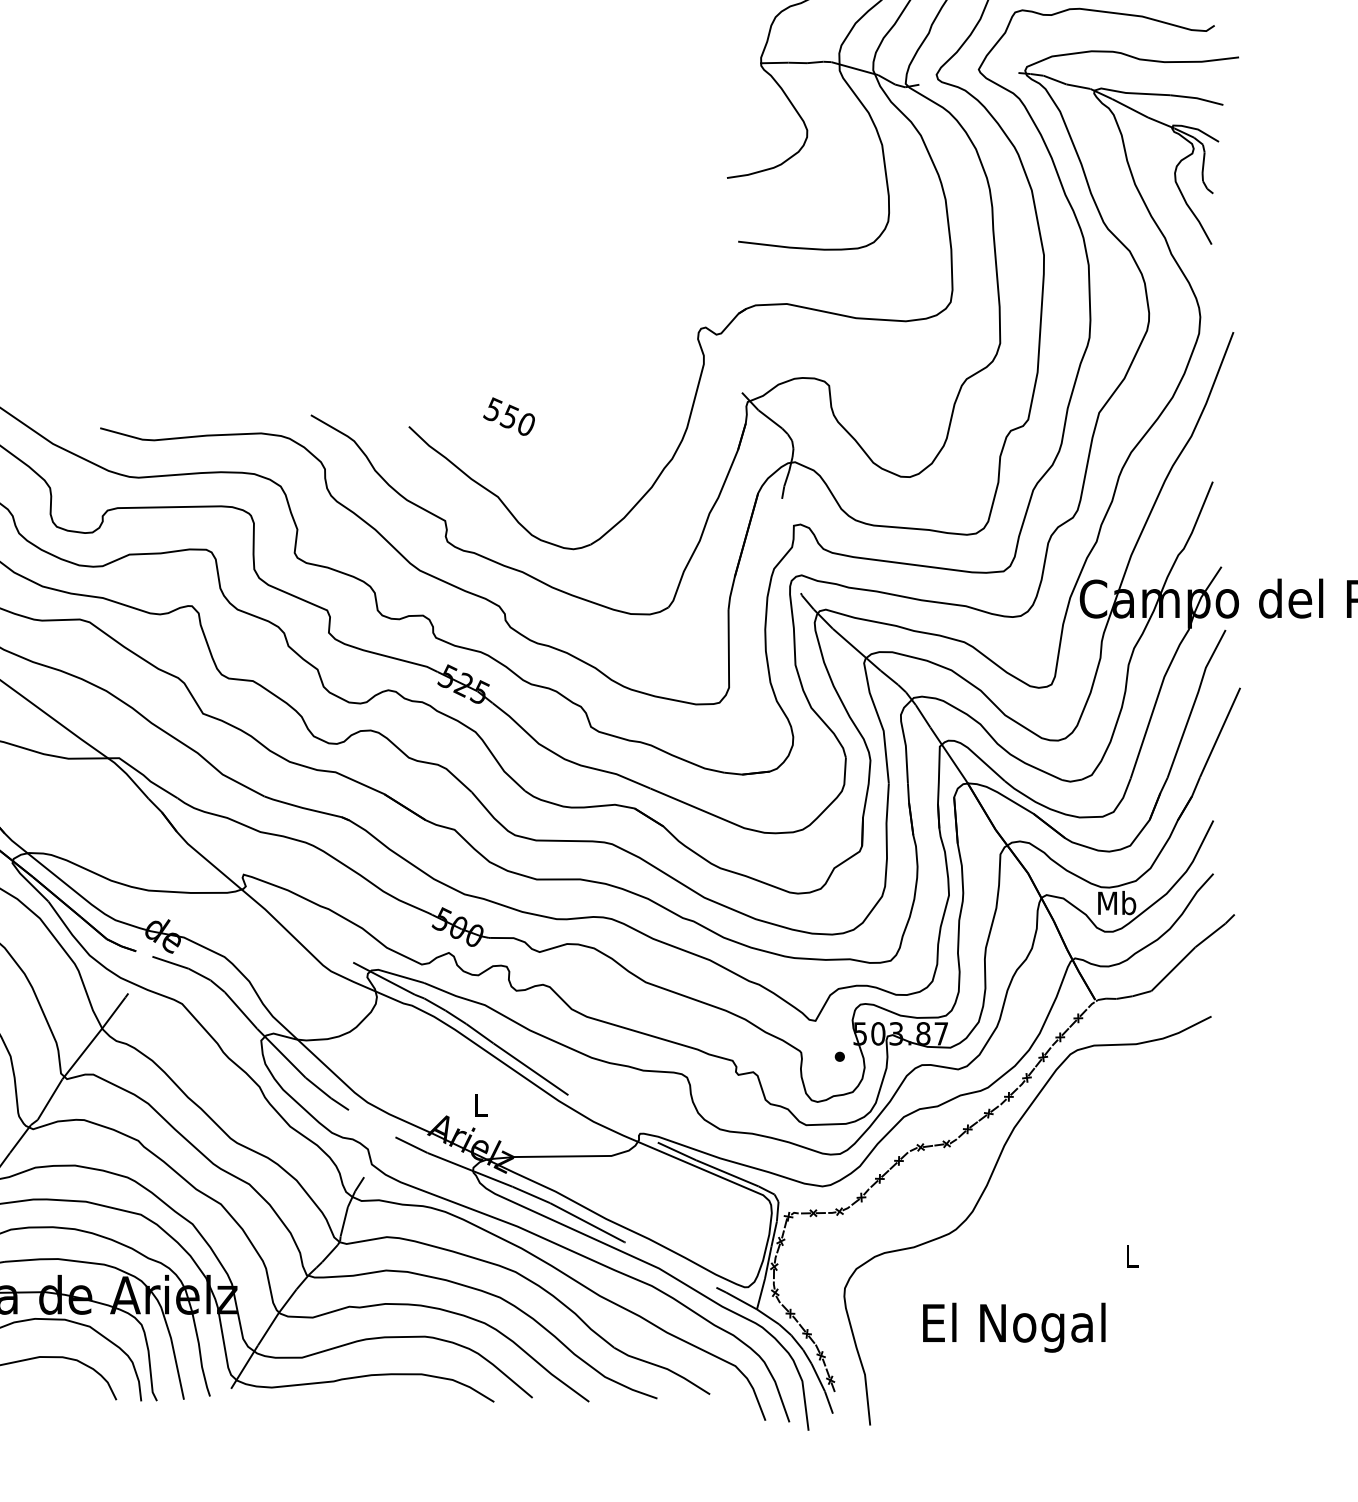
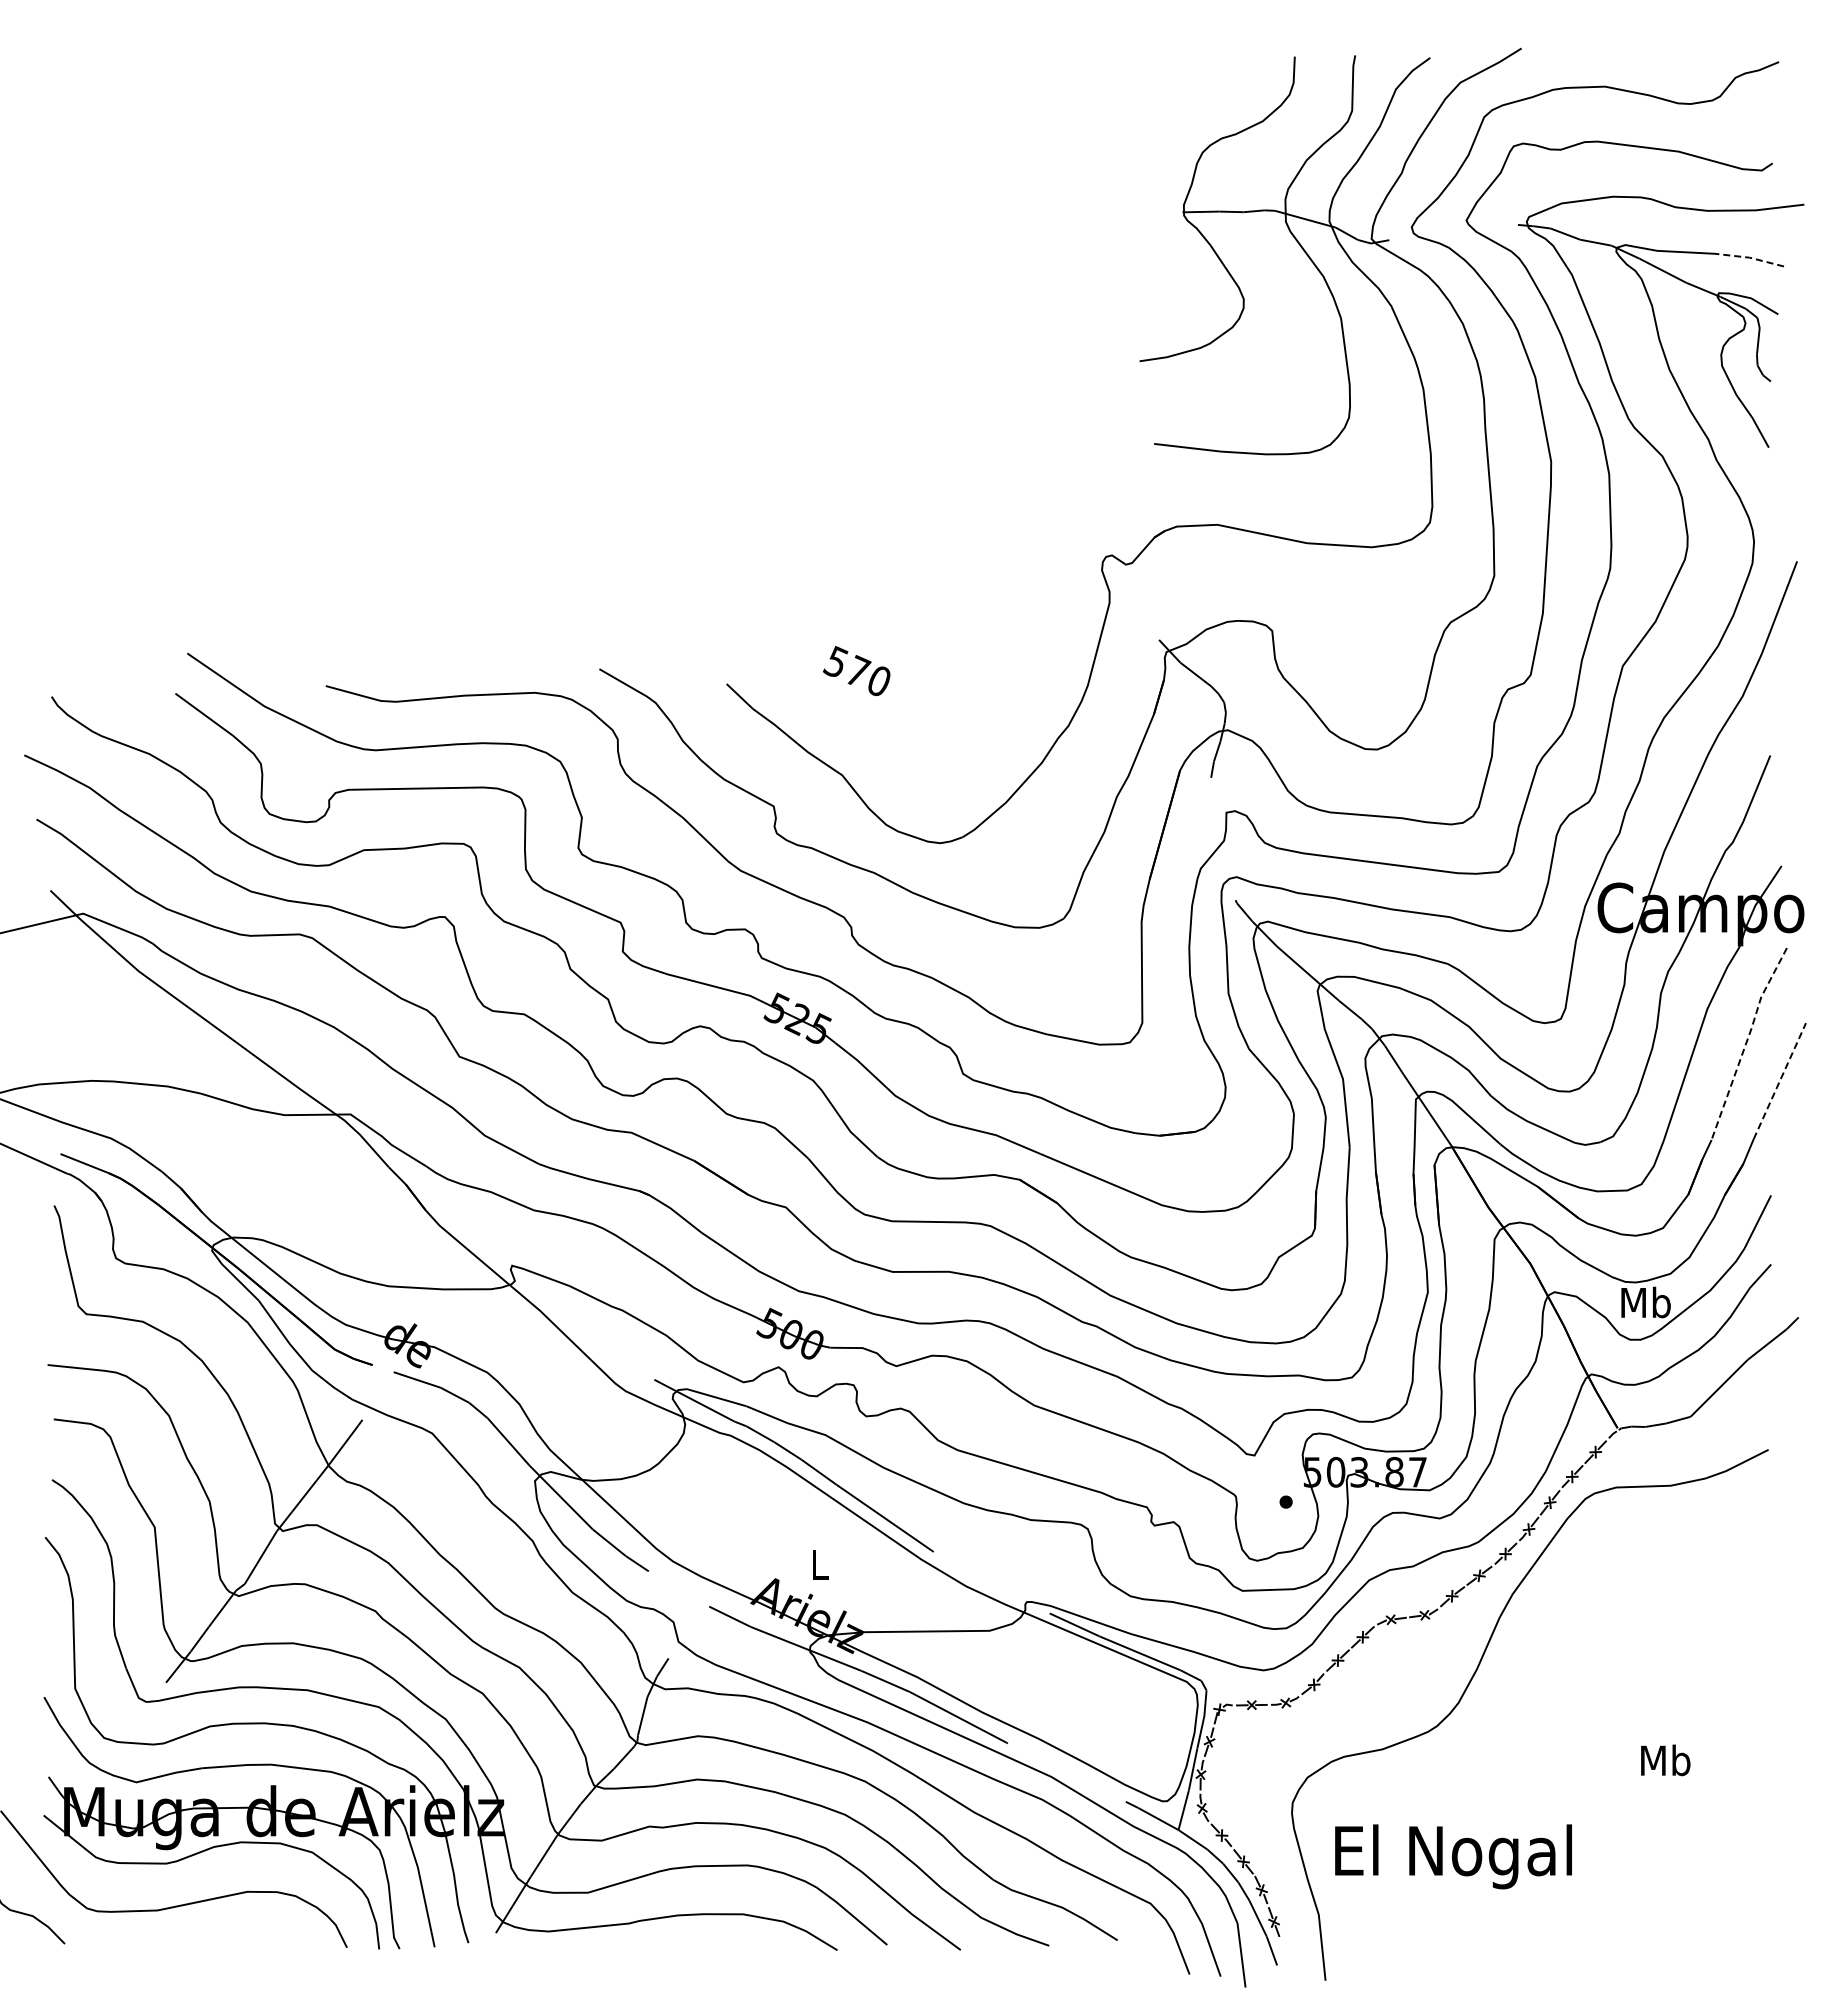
line: (1196, 98) -> (1749, 257), solid -> dashed
text: (509, 416) -> (857, 670), 550 -> 570
line: (1194, 702) -> (1746, 1041), solid -> dashed
line: (1219, 732) -> (1779, 1081), solid -> dashed
text: (1132, 1255) -> (1665, 1760), L -> Mb
text: (1014, 1327) -> (1453, 1856), moved

